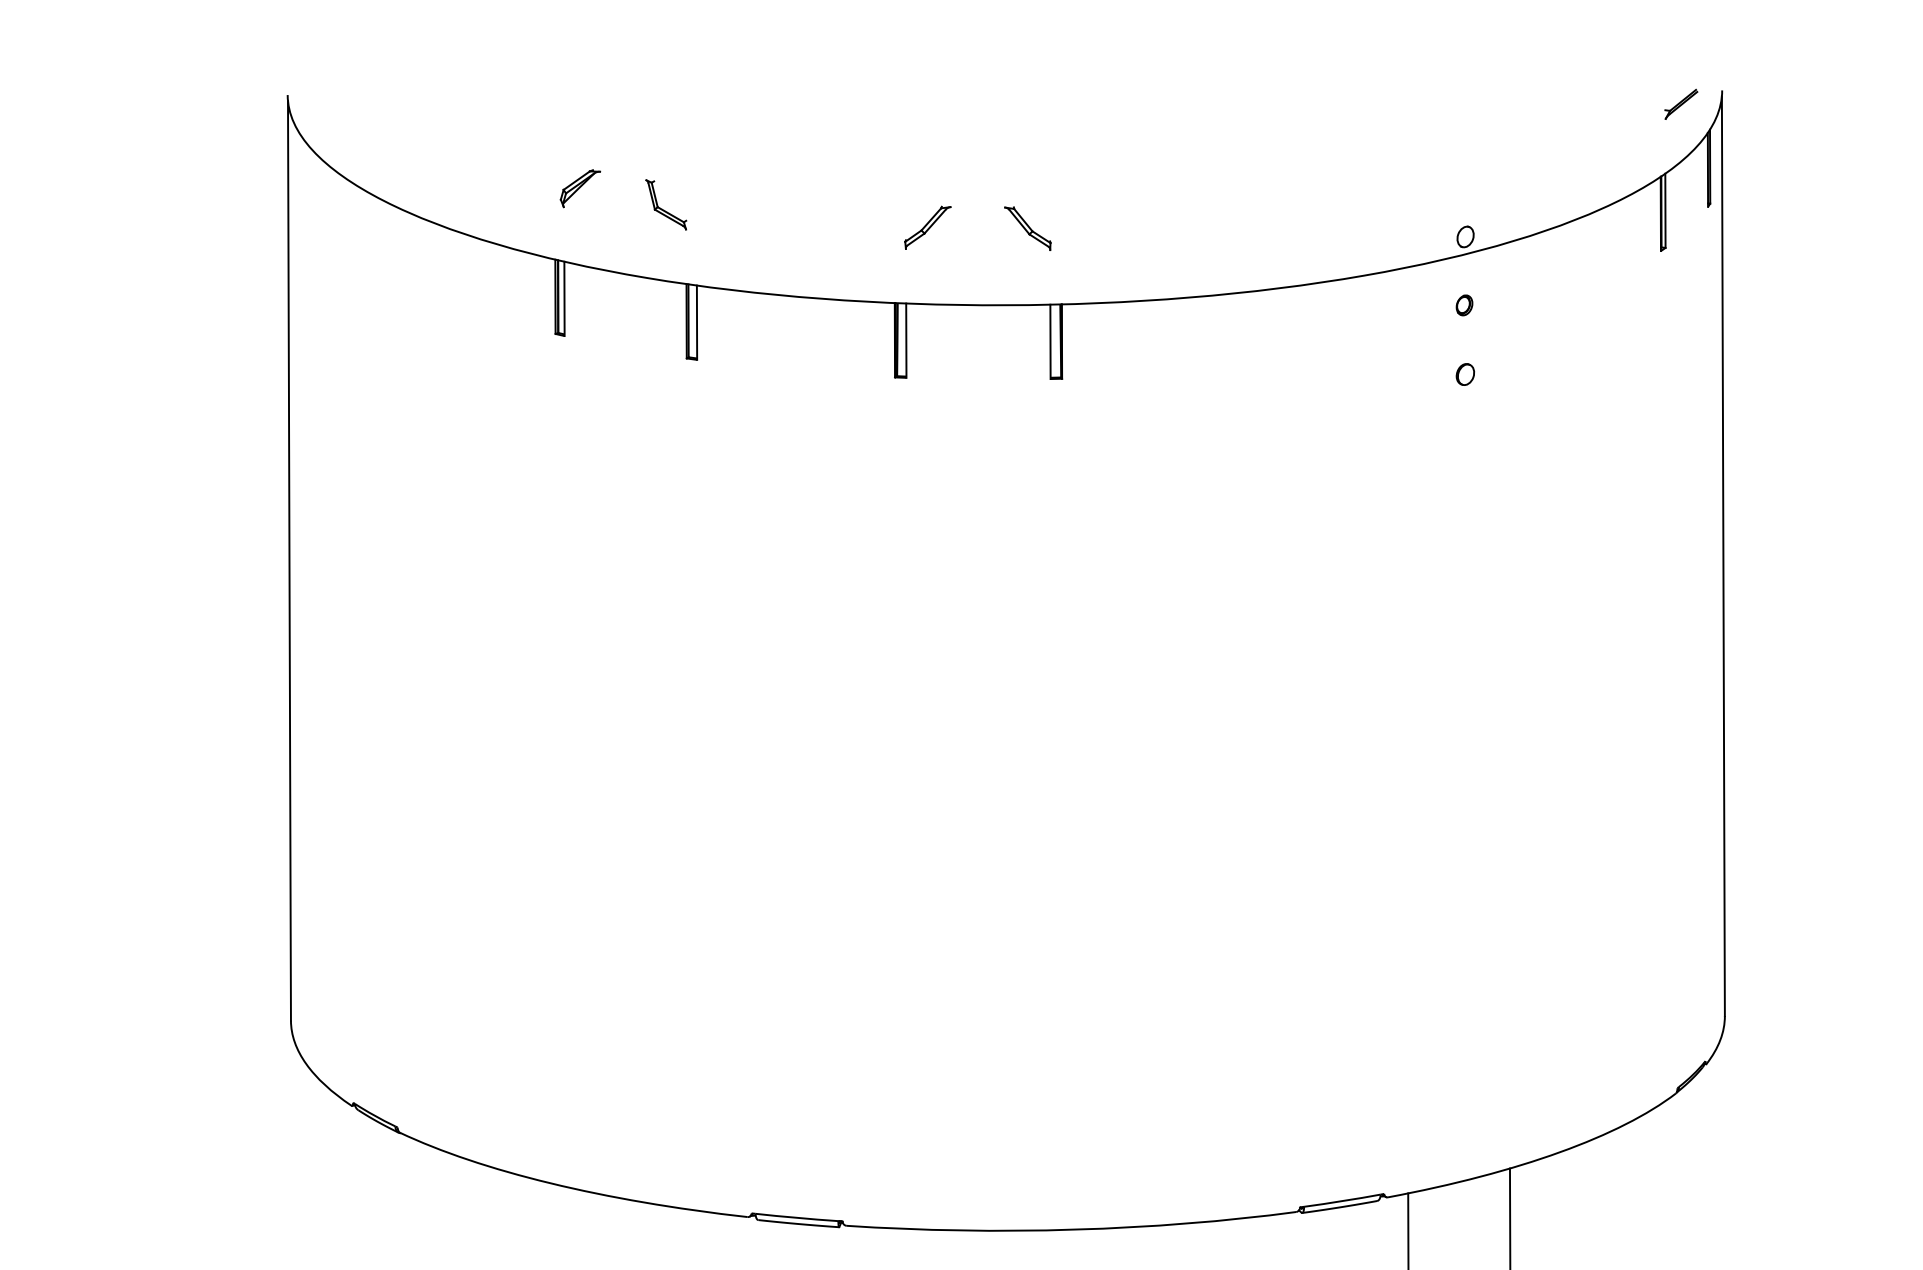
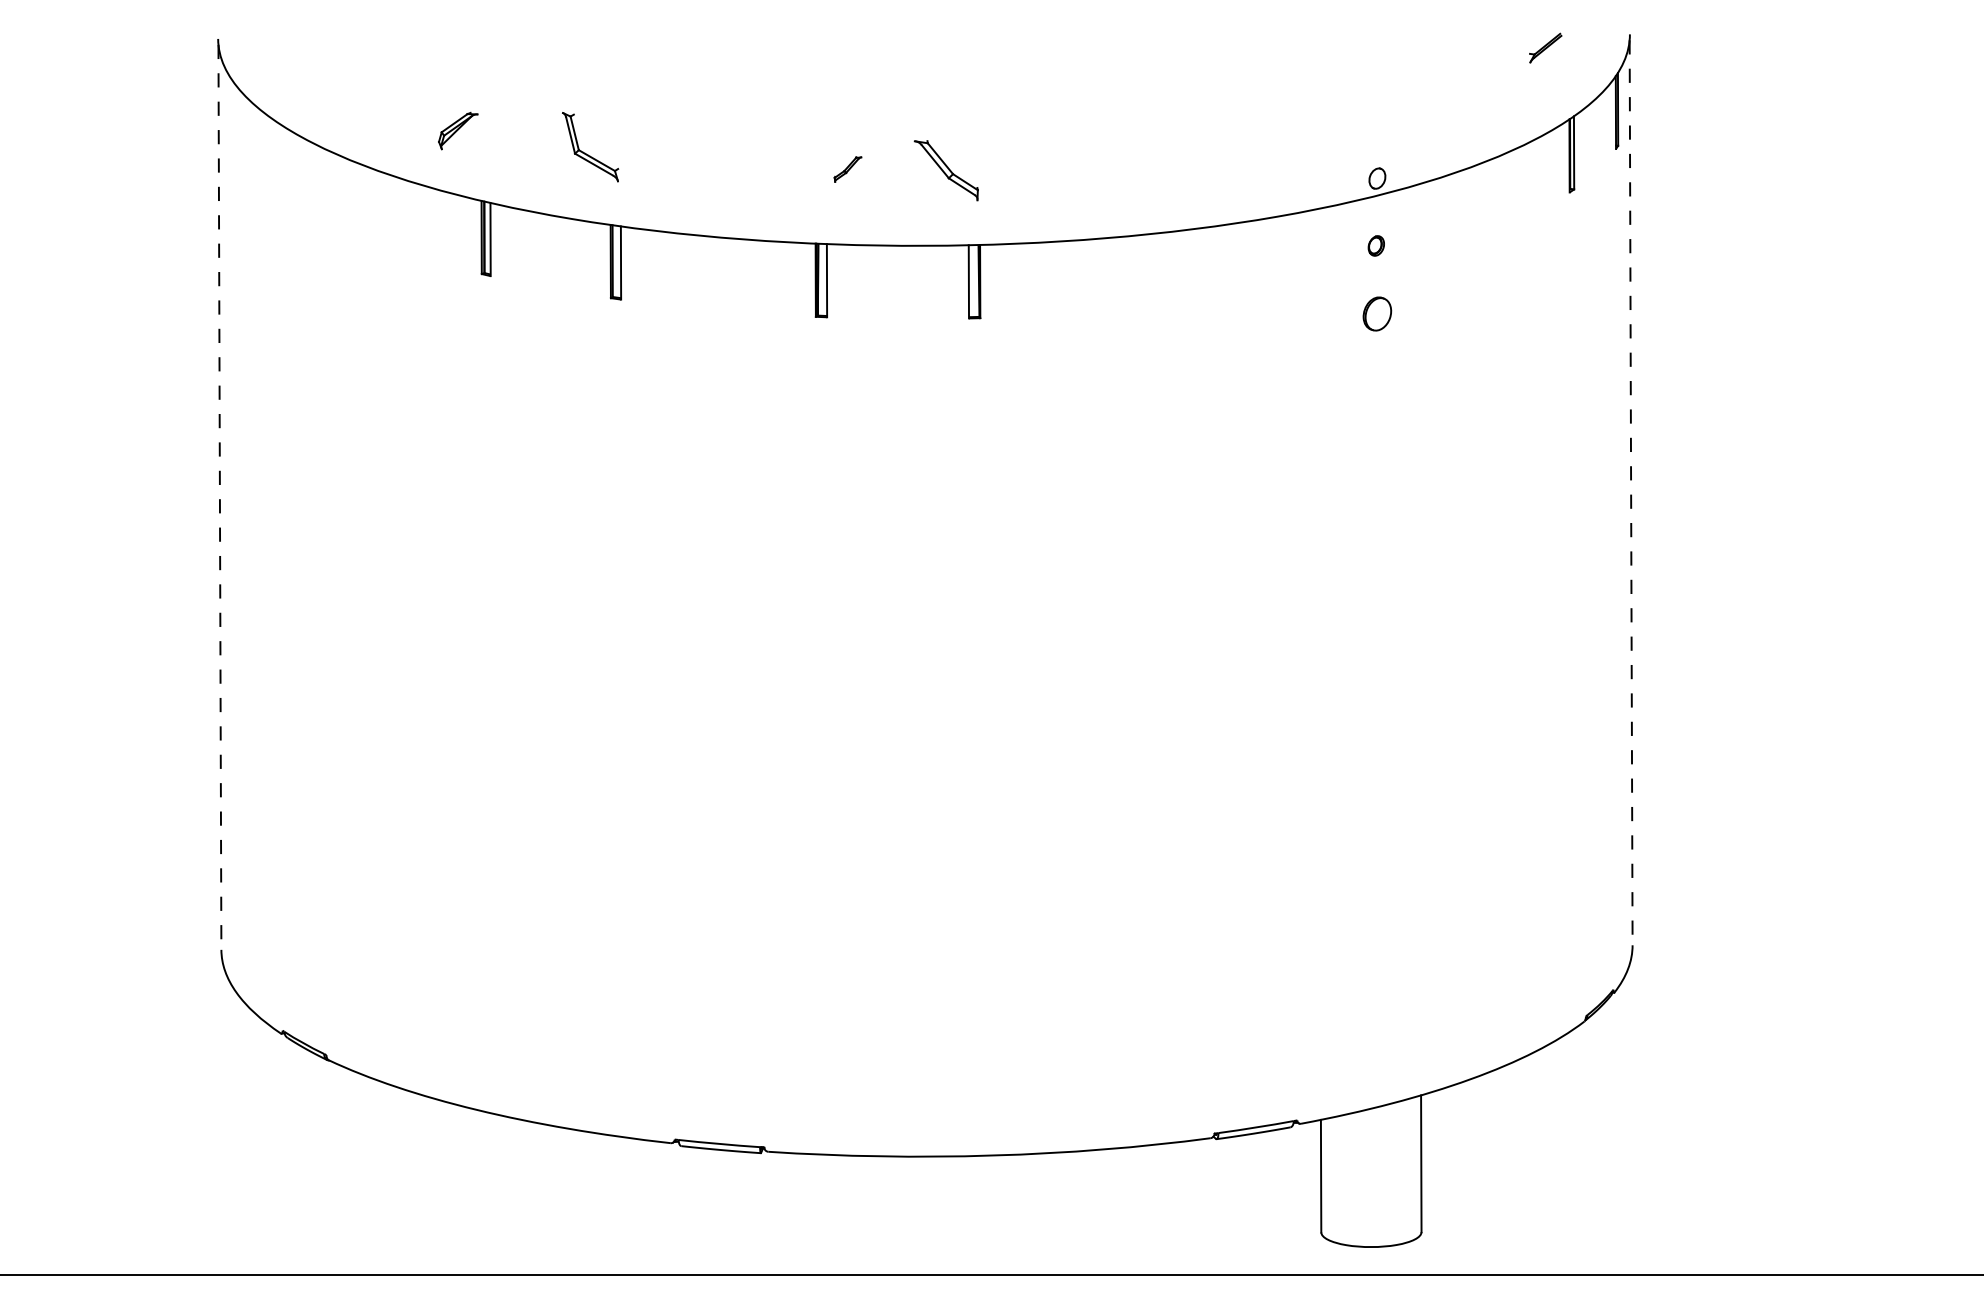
part: (1681, 103) -> (1545, 47), moved
part: (580, 188) -> (458, 130), moved
part: (666, 204) -> (590, 146), size x1.4
part: (927, 227) -> (847, 169), size x0.6
part: (1027, 228) -> (946, 170), size x1.4
part: (1464, 374) -> (1376, 313), size x1.6
line: (1723, 556) -> (1631, 493), solid -> dashed
line: (289, 560) -> (219, 497), solid -> dashed

